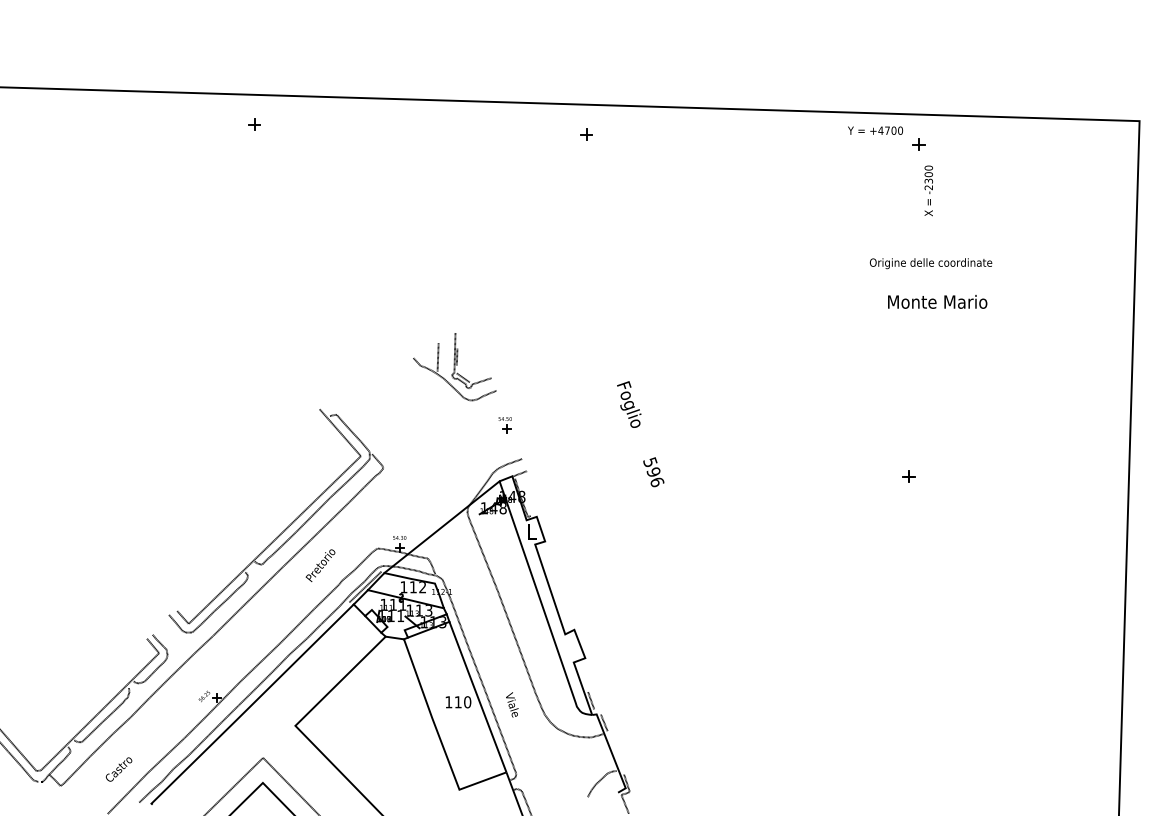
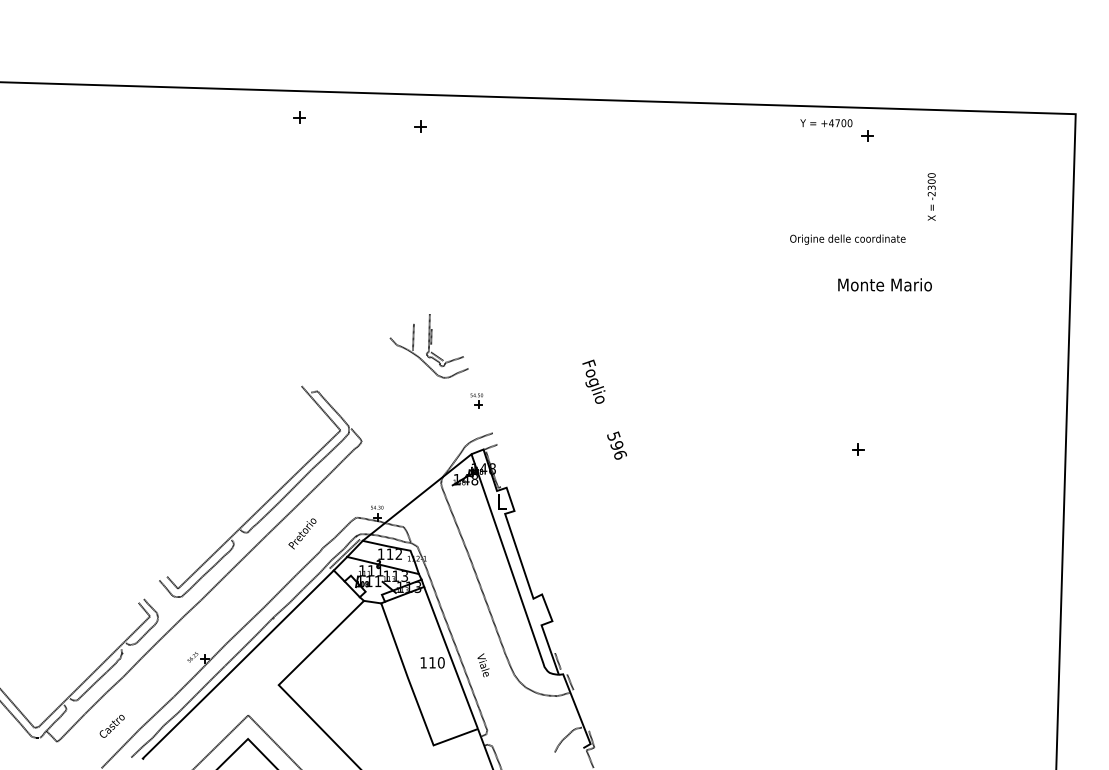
part: (253, 124) -> (299, 117), moved
part: (586, 134) -> (420, 126), moved
text: (928, 190) -> (931, 196), moved
text: (930, 263) -> (847, 239), moved

